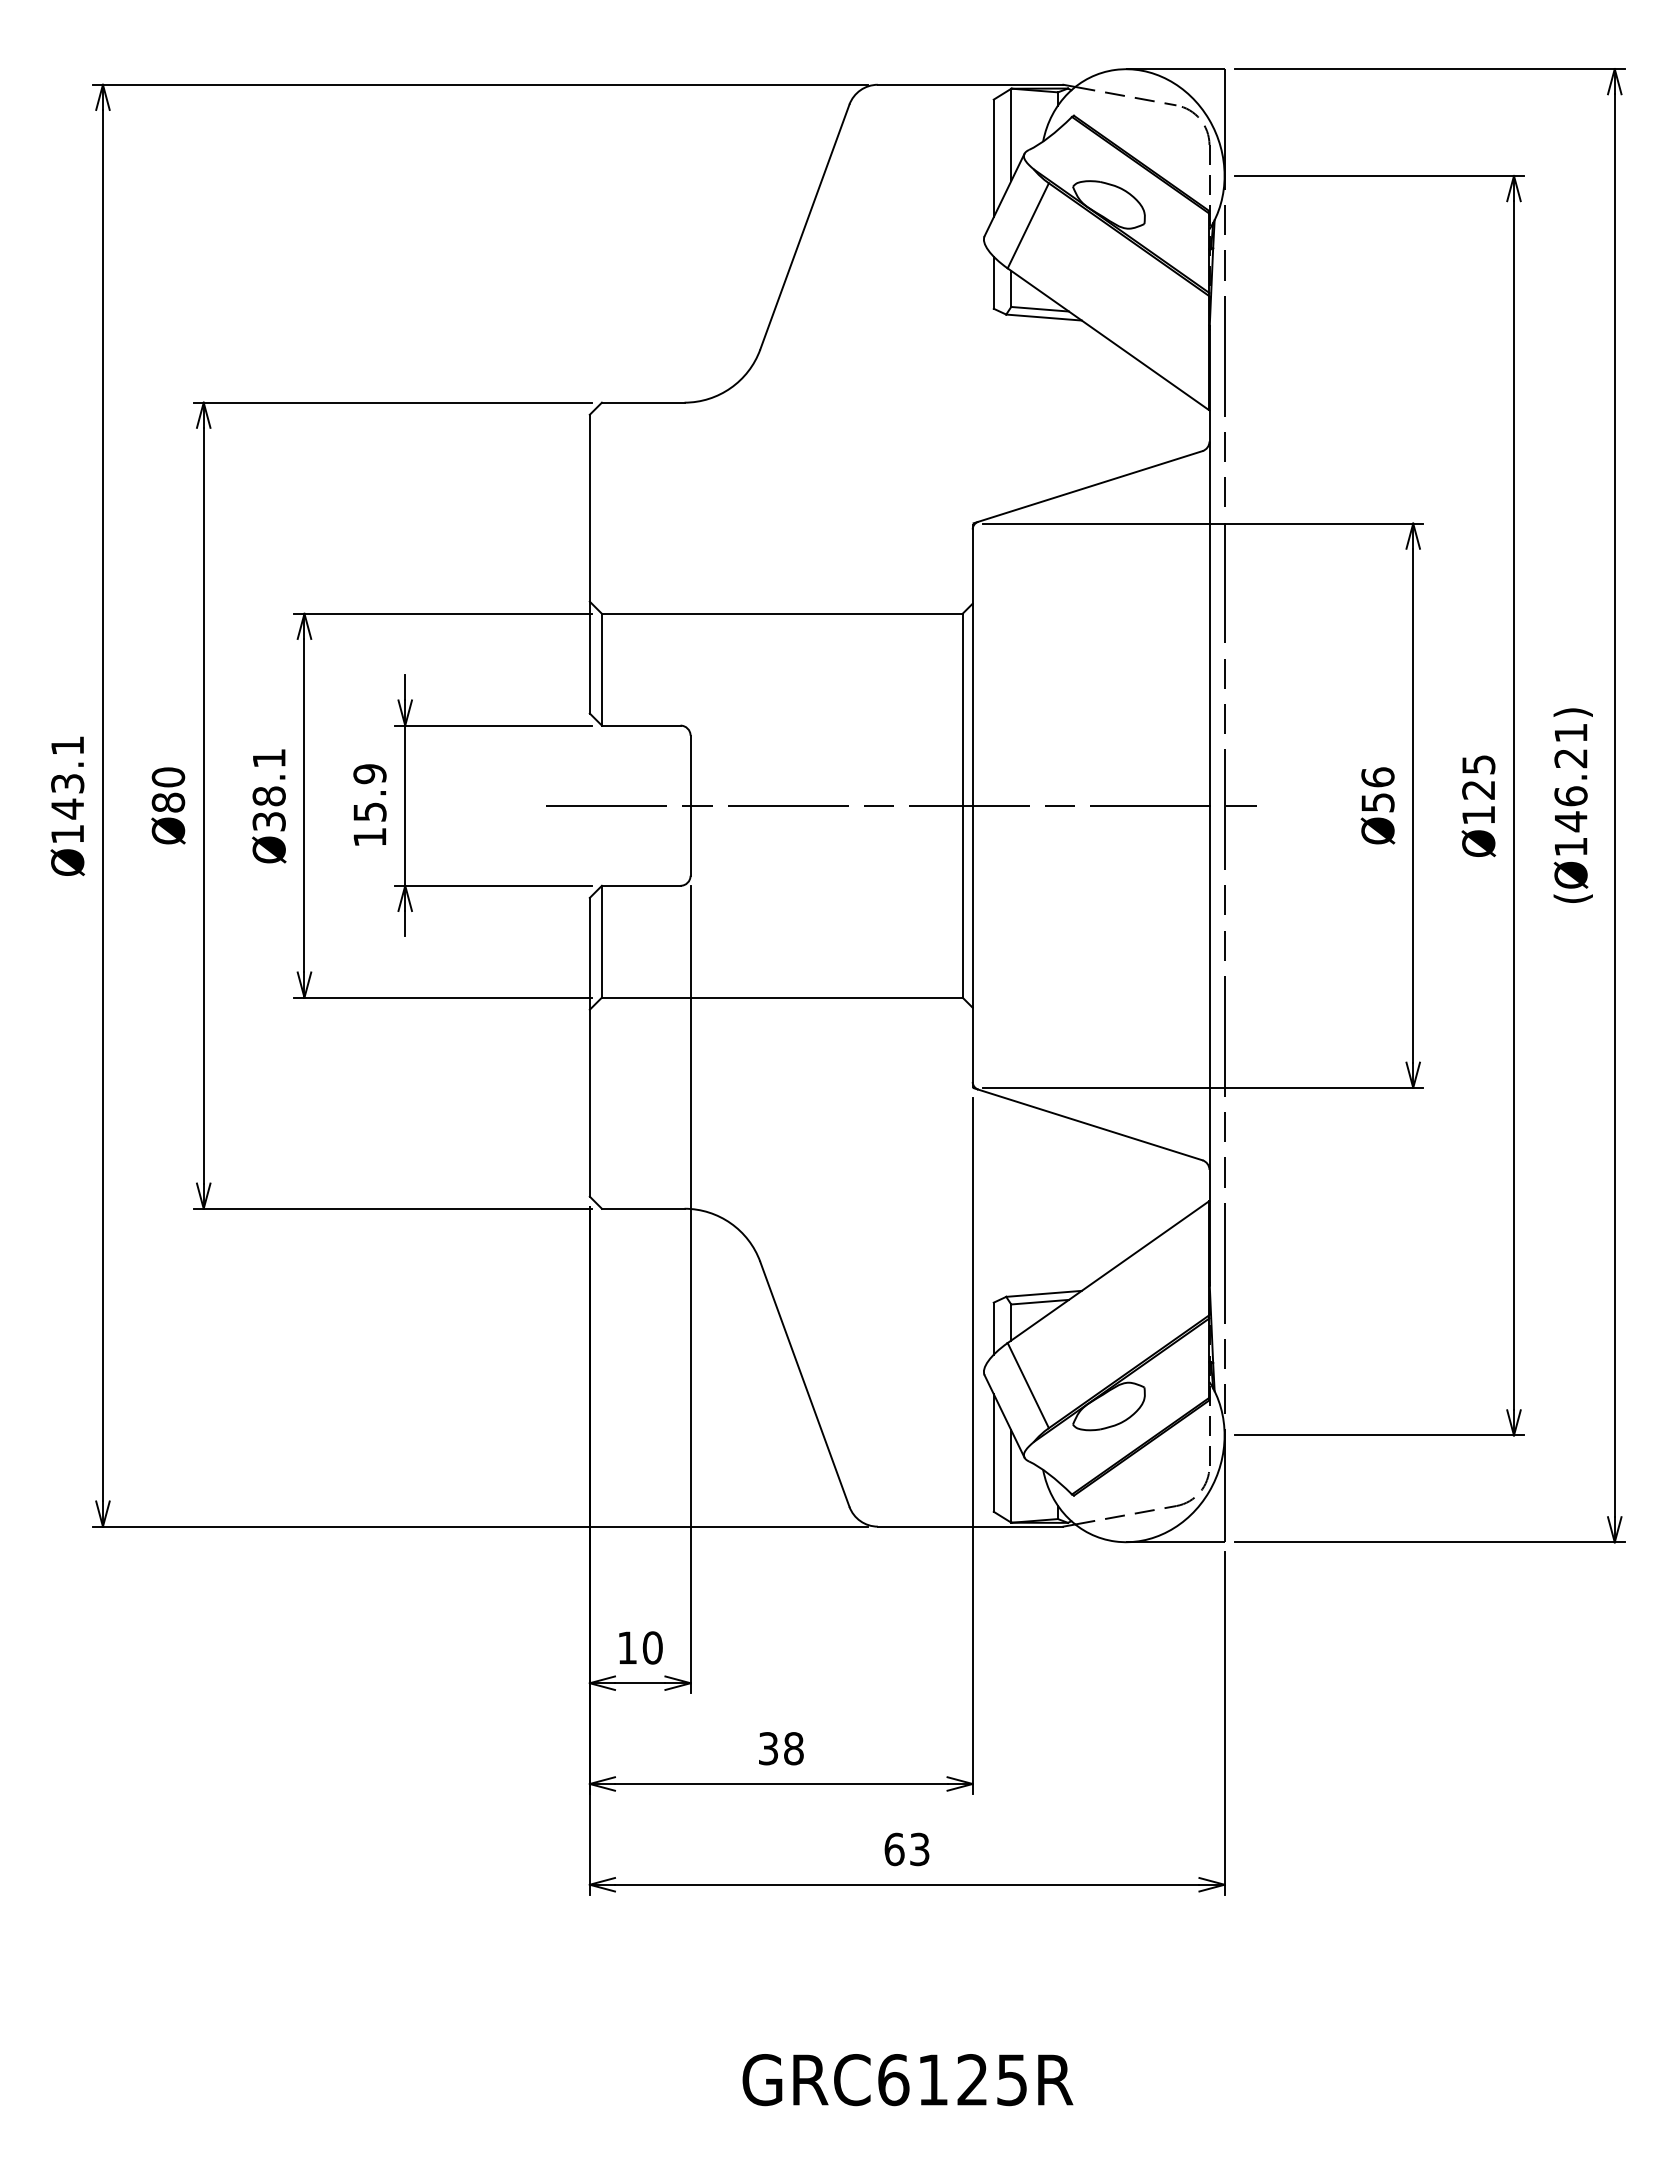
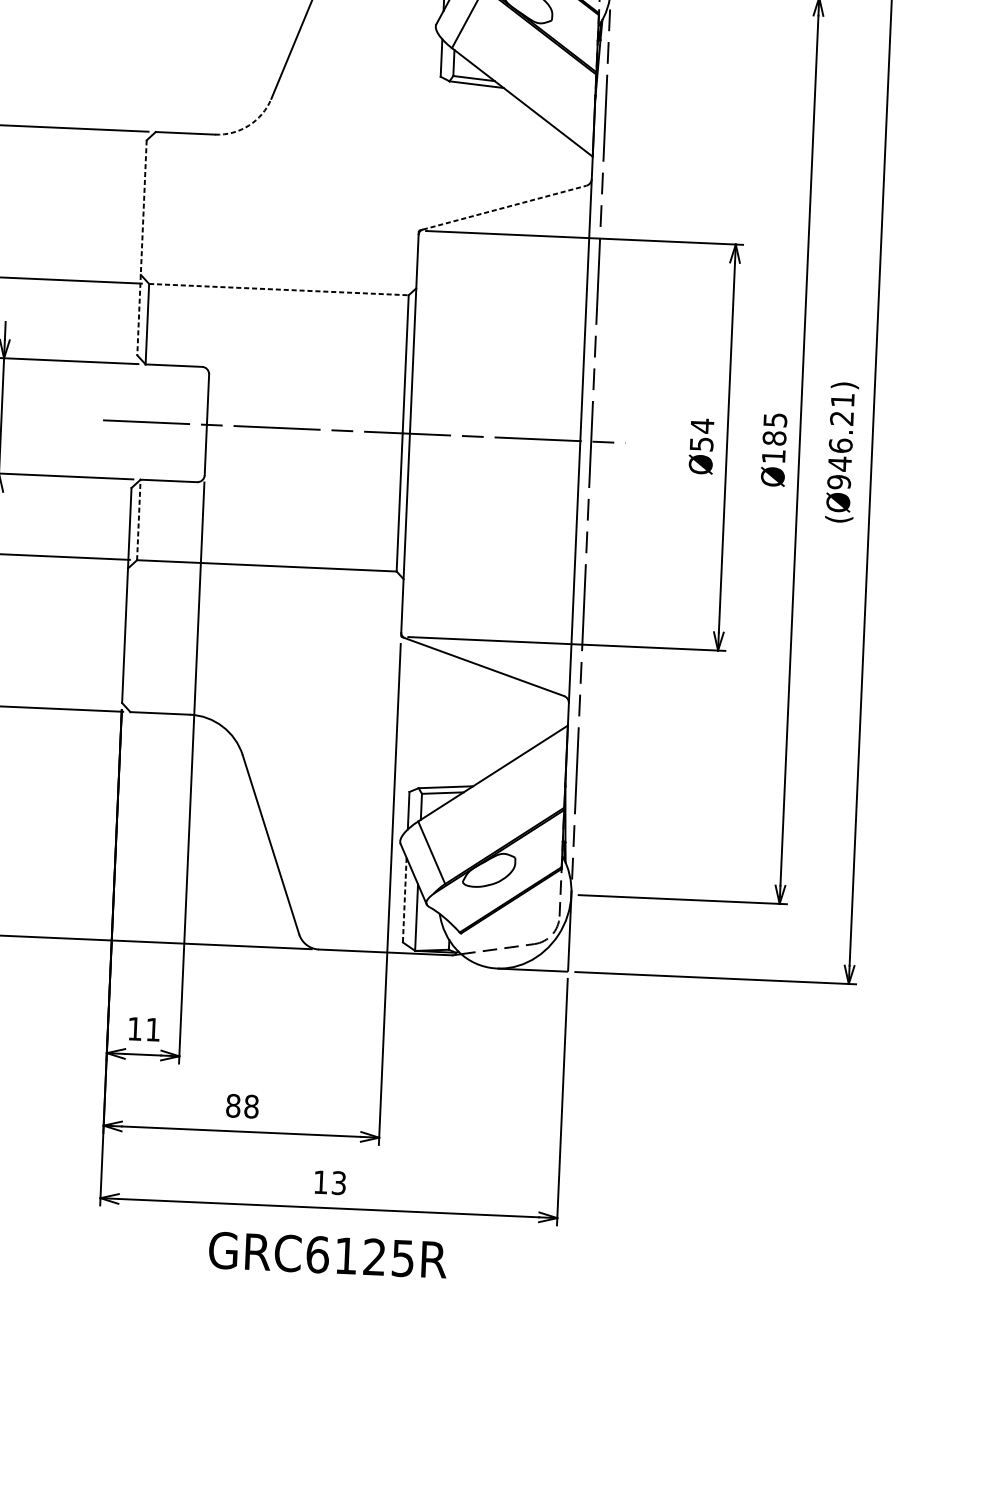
arc: (730, 388) -> (248, 125), solid -> dashed
line: (1090, 486) -> (504, 207), solid -> dashed
line: (589, 564) -> (141, 248), solid -> dashed
line: (782, 613) -> (279, 289), solid -> dashed
text: (1377, 777) -> (702, 426), Ø56 -> Ø54
text: (1478, 789) -> (774, 437), Ø125 -> Ø185
text: (1570, 847) -> (838, 482), (Ø146.21) -> (Ø946.21)
line: (601, 941) -> (138, 519), solid -> dashed
line: (993, 1452) -> (404, 899), solid -> dashed
text: (652, 1647) -> (153, 1029), 10 -> 11
text: (768, 1748) -> (233, 1105), 38 -> 88
text: (894, 1849) -> (320, 1182), 63 -> 13
text: (907, 2080) -> (327, 1255), moved

